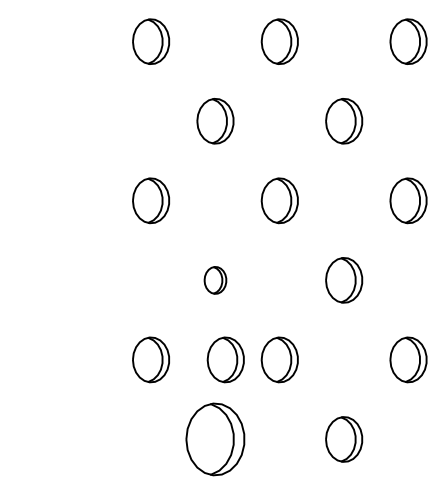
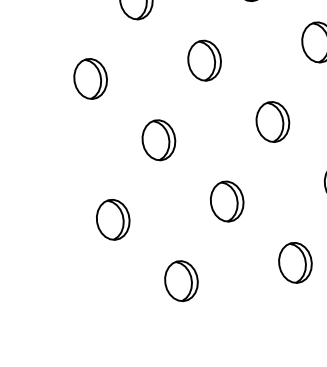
part: (215, 280) -> (158, 140), size x1.67
part: (225, 359) -> (178, 208), removed
part: (215, 439) -> (181, 281), size x0.62

